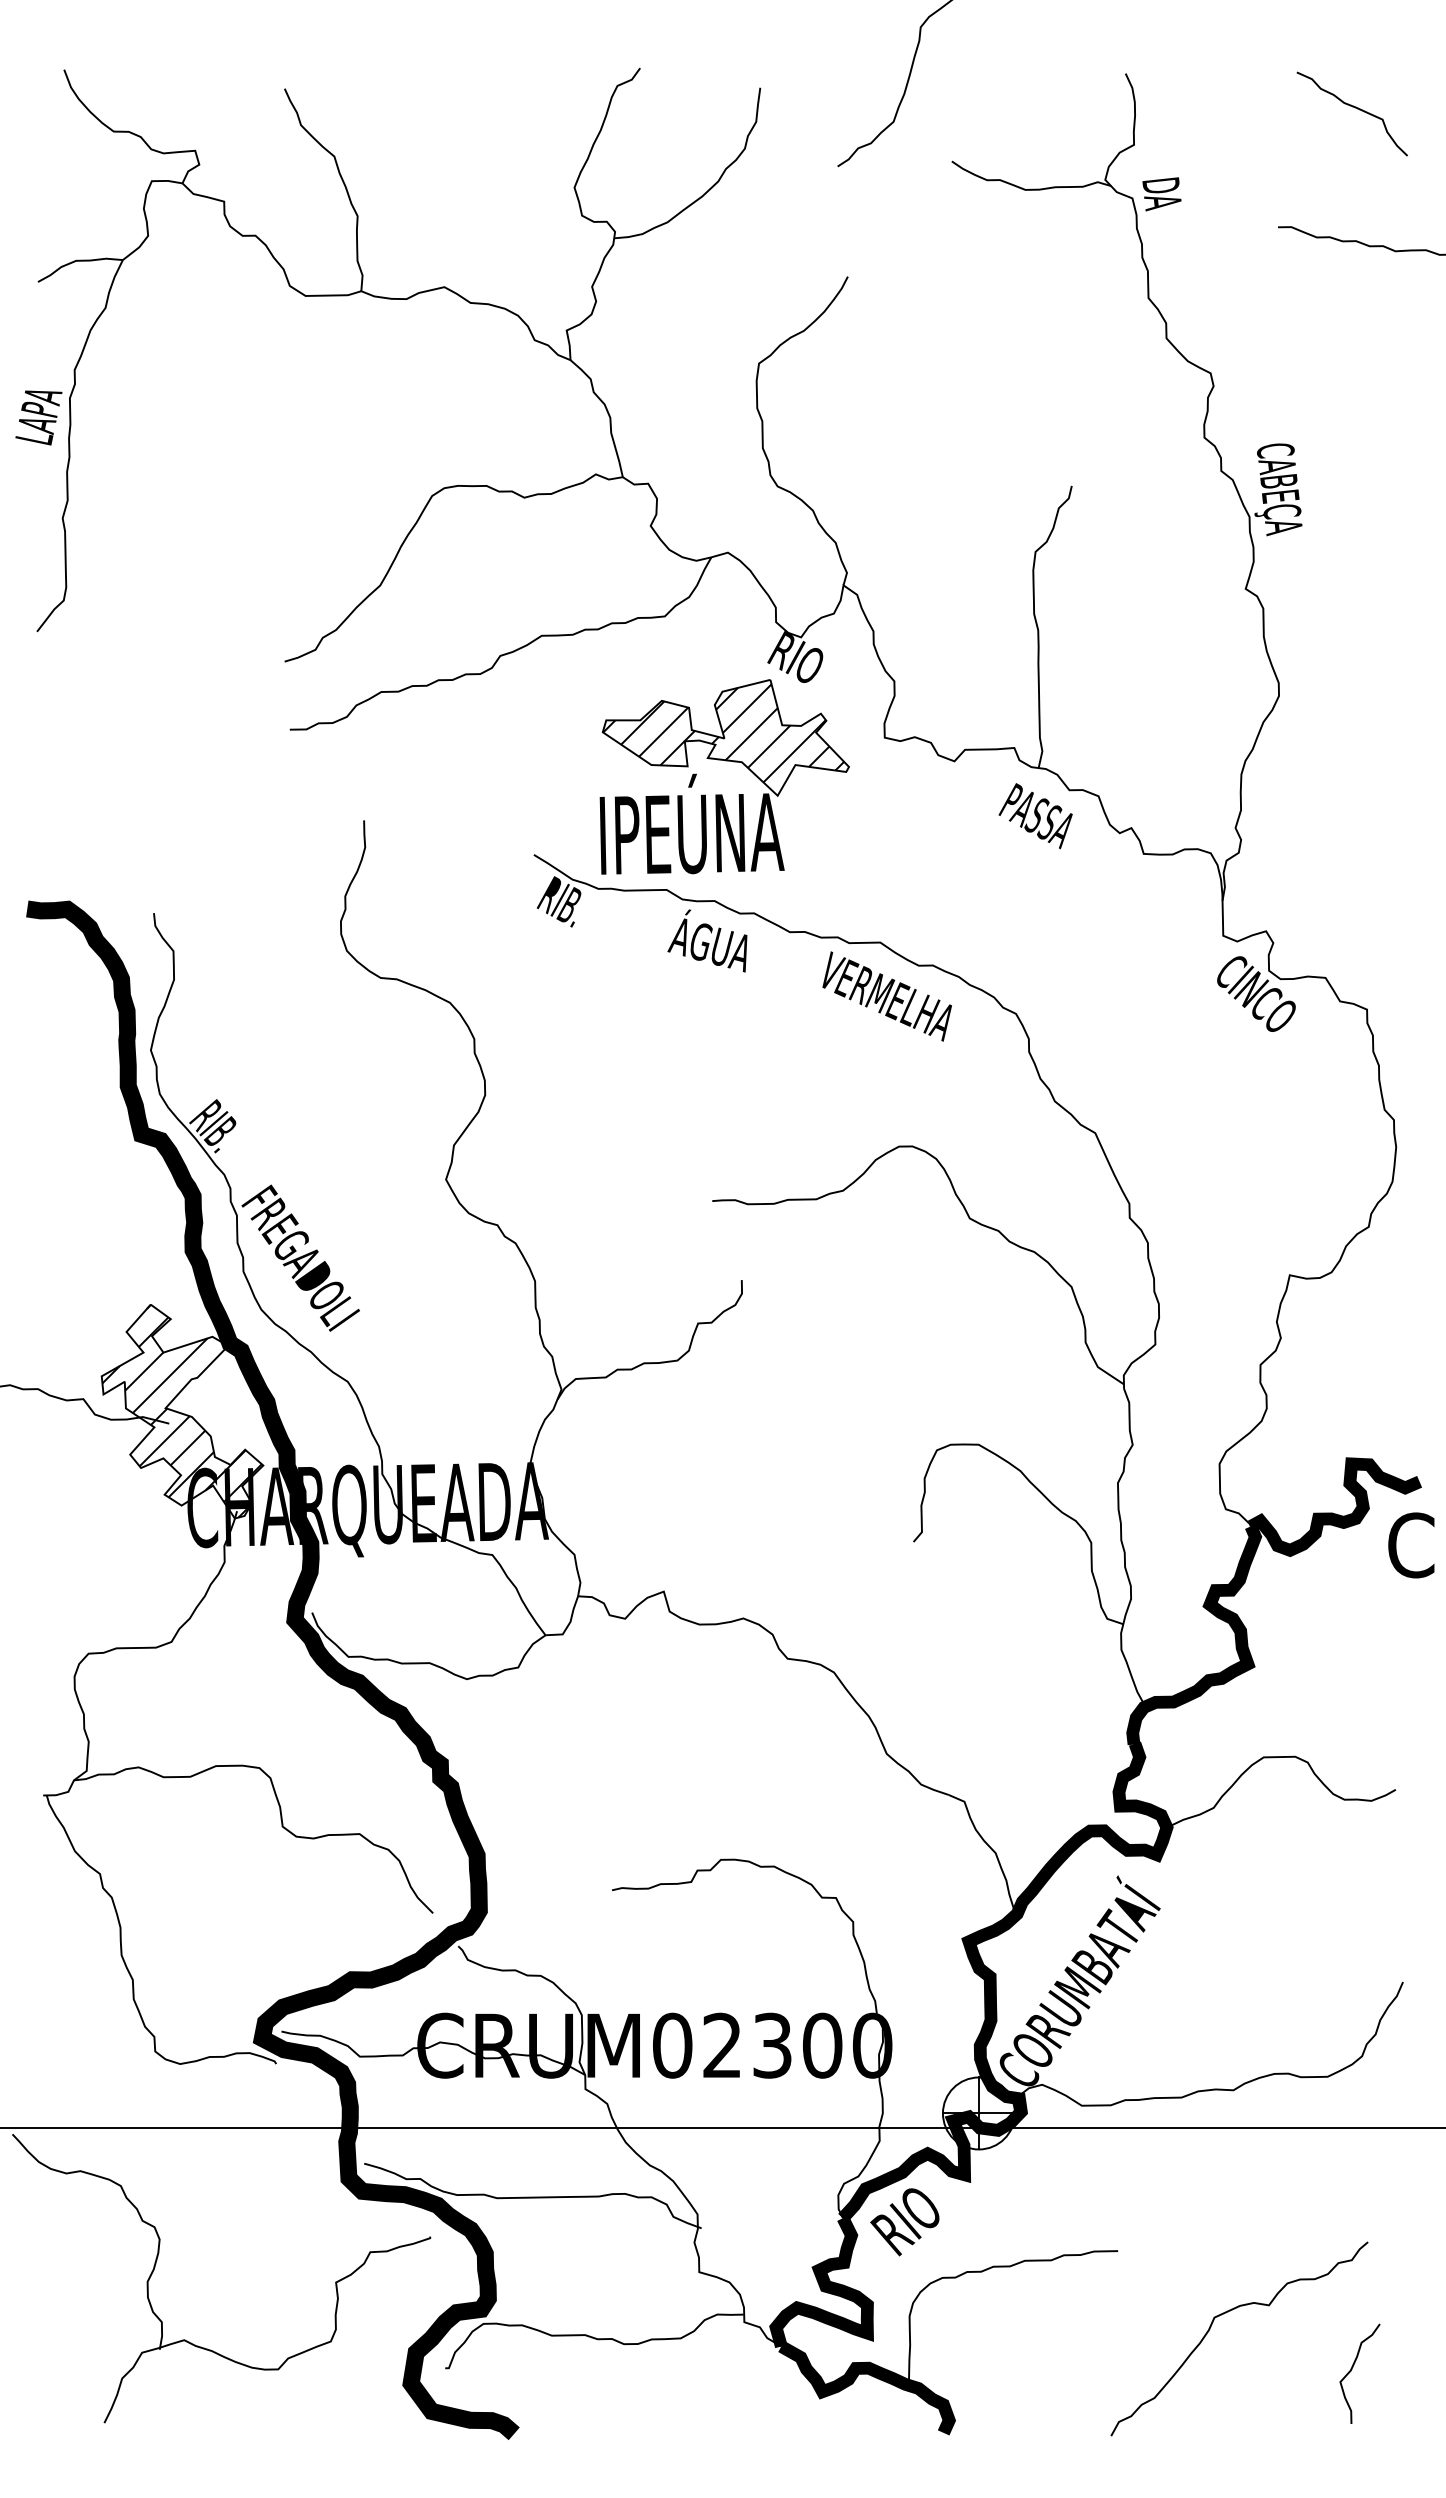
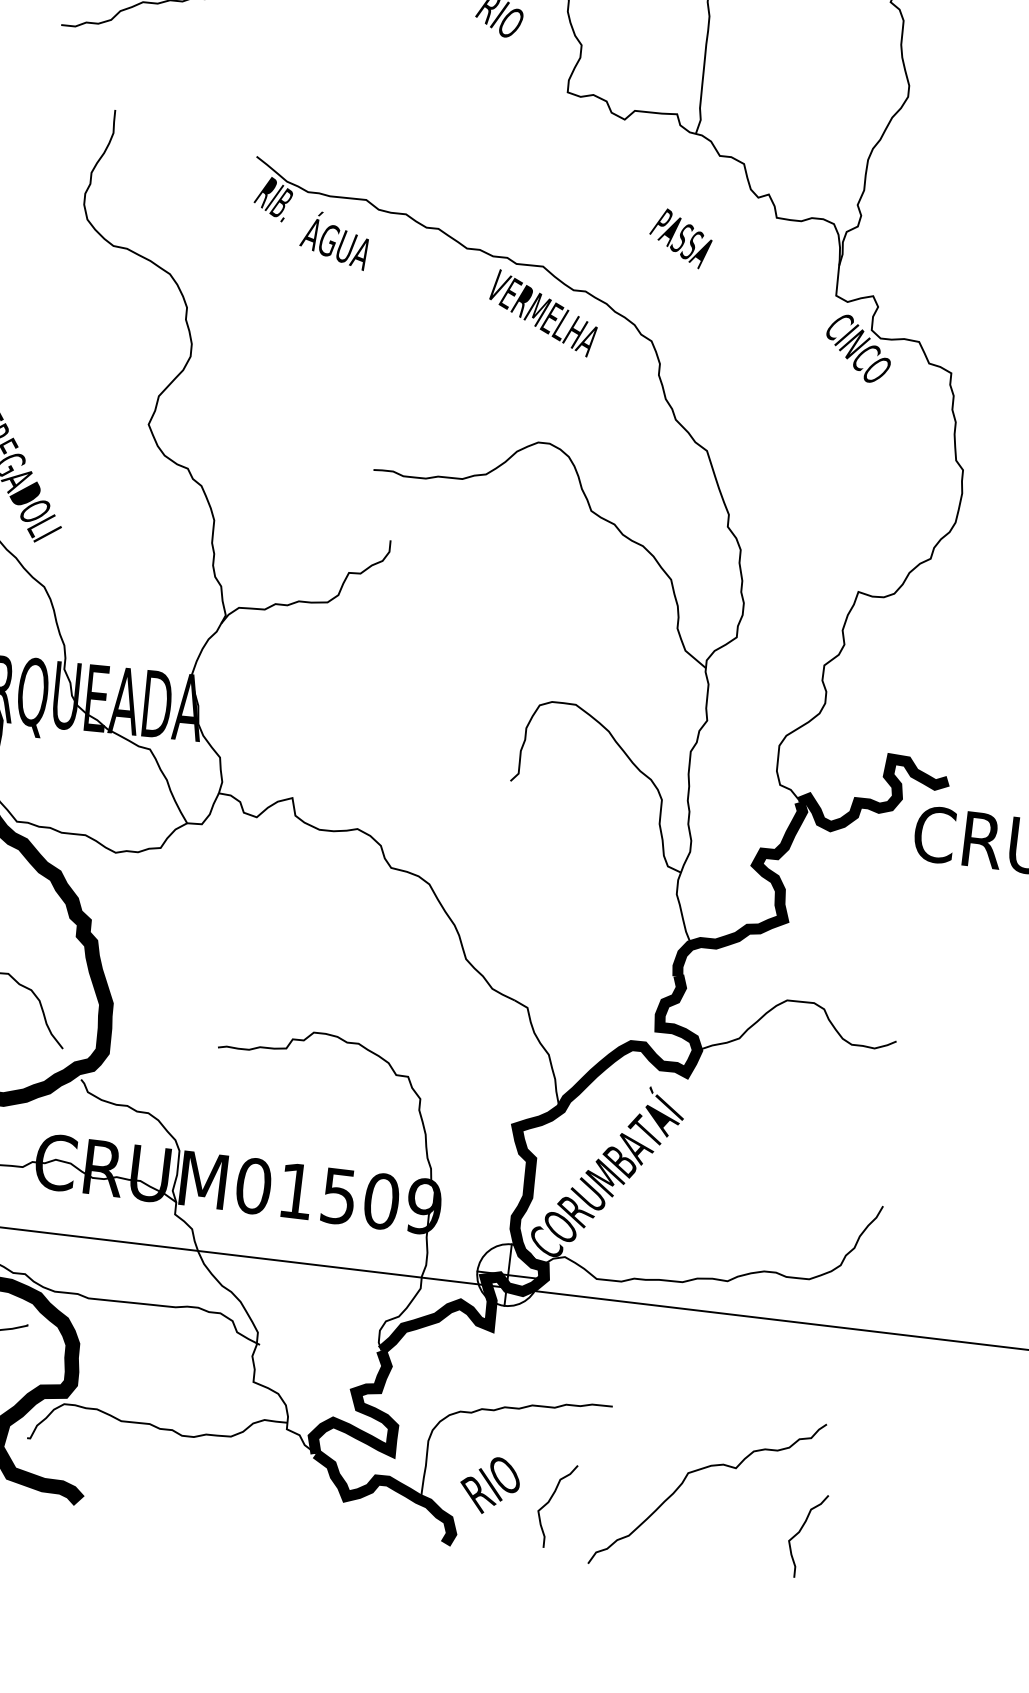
part: (725, 761) -> (429, 96), removed
text: (1035, 816) -> (680, 238), moved
text: (707, 940) -> (334, 239), moved
text: (797, 2045) -> (360, 1198), CRUM02300 -> CRUM01509
text: (904, 2222) -> (489, 1485), moved
curve: (1058, 2369) -> (549, 1501), added

